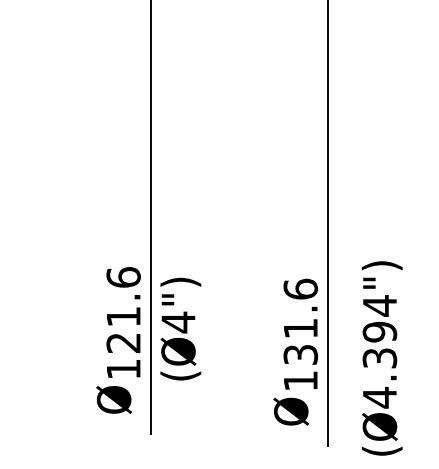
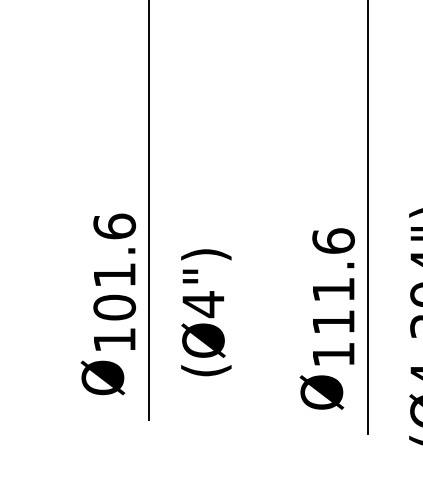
text: (180, 328) -> (205, 311), moved
text: (123, 342) -> (114, 306), 121.6 -> 101.6
text: (300, 354) -> (333, 321), 131.6 -> 111.6

